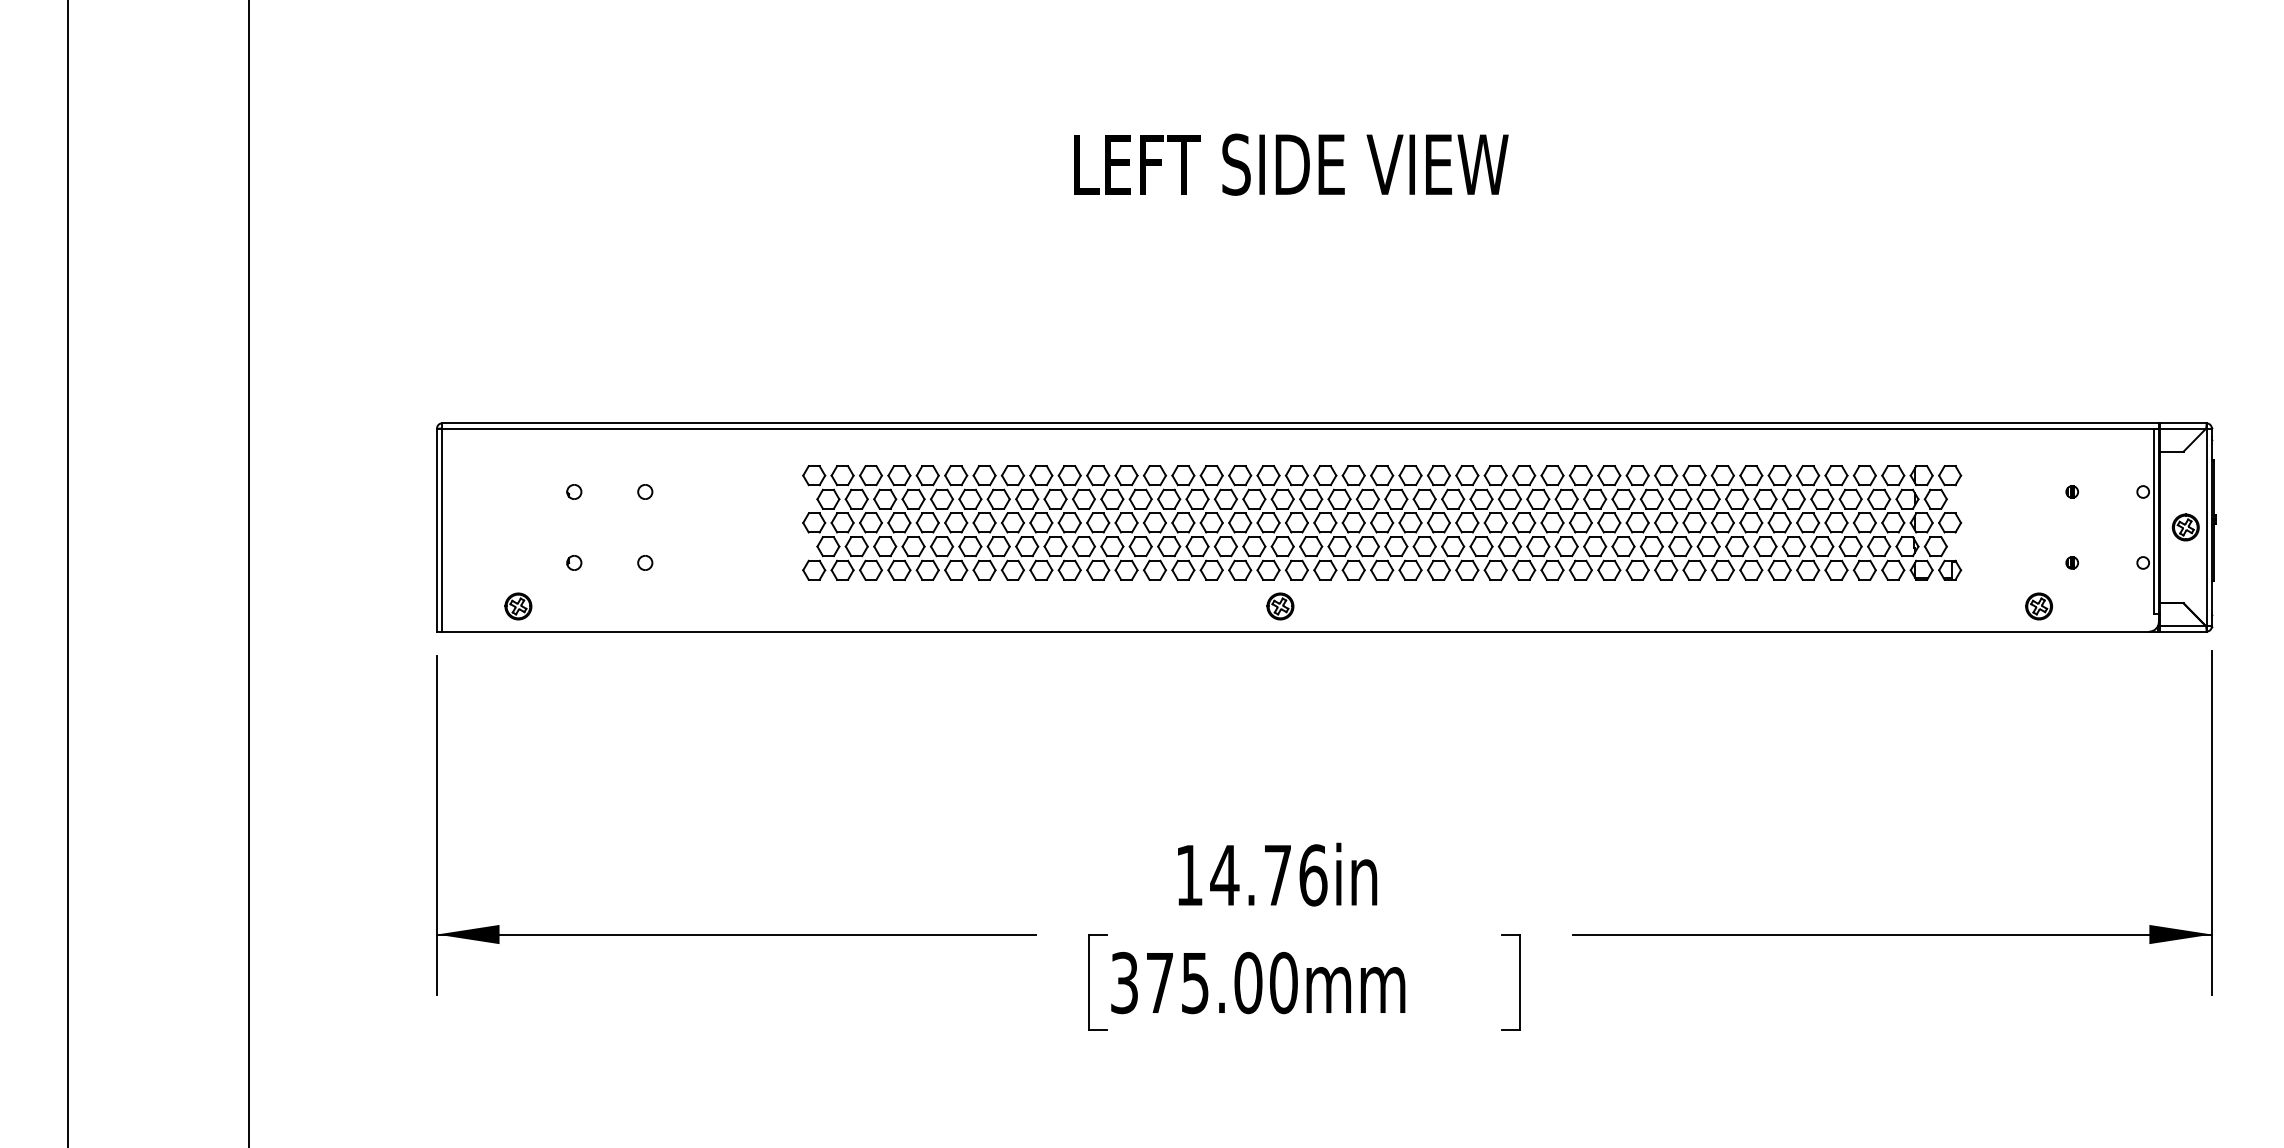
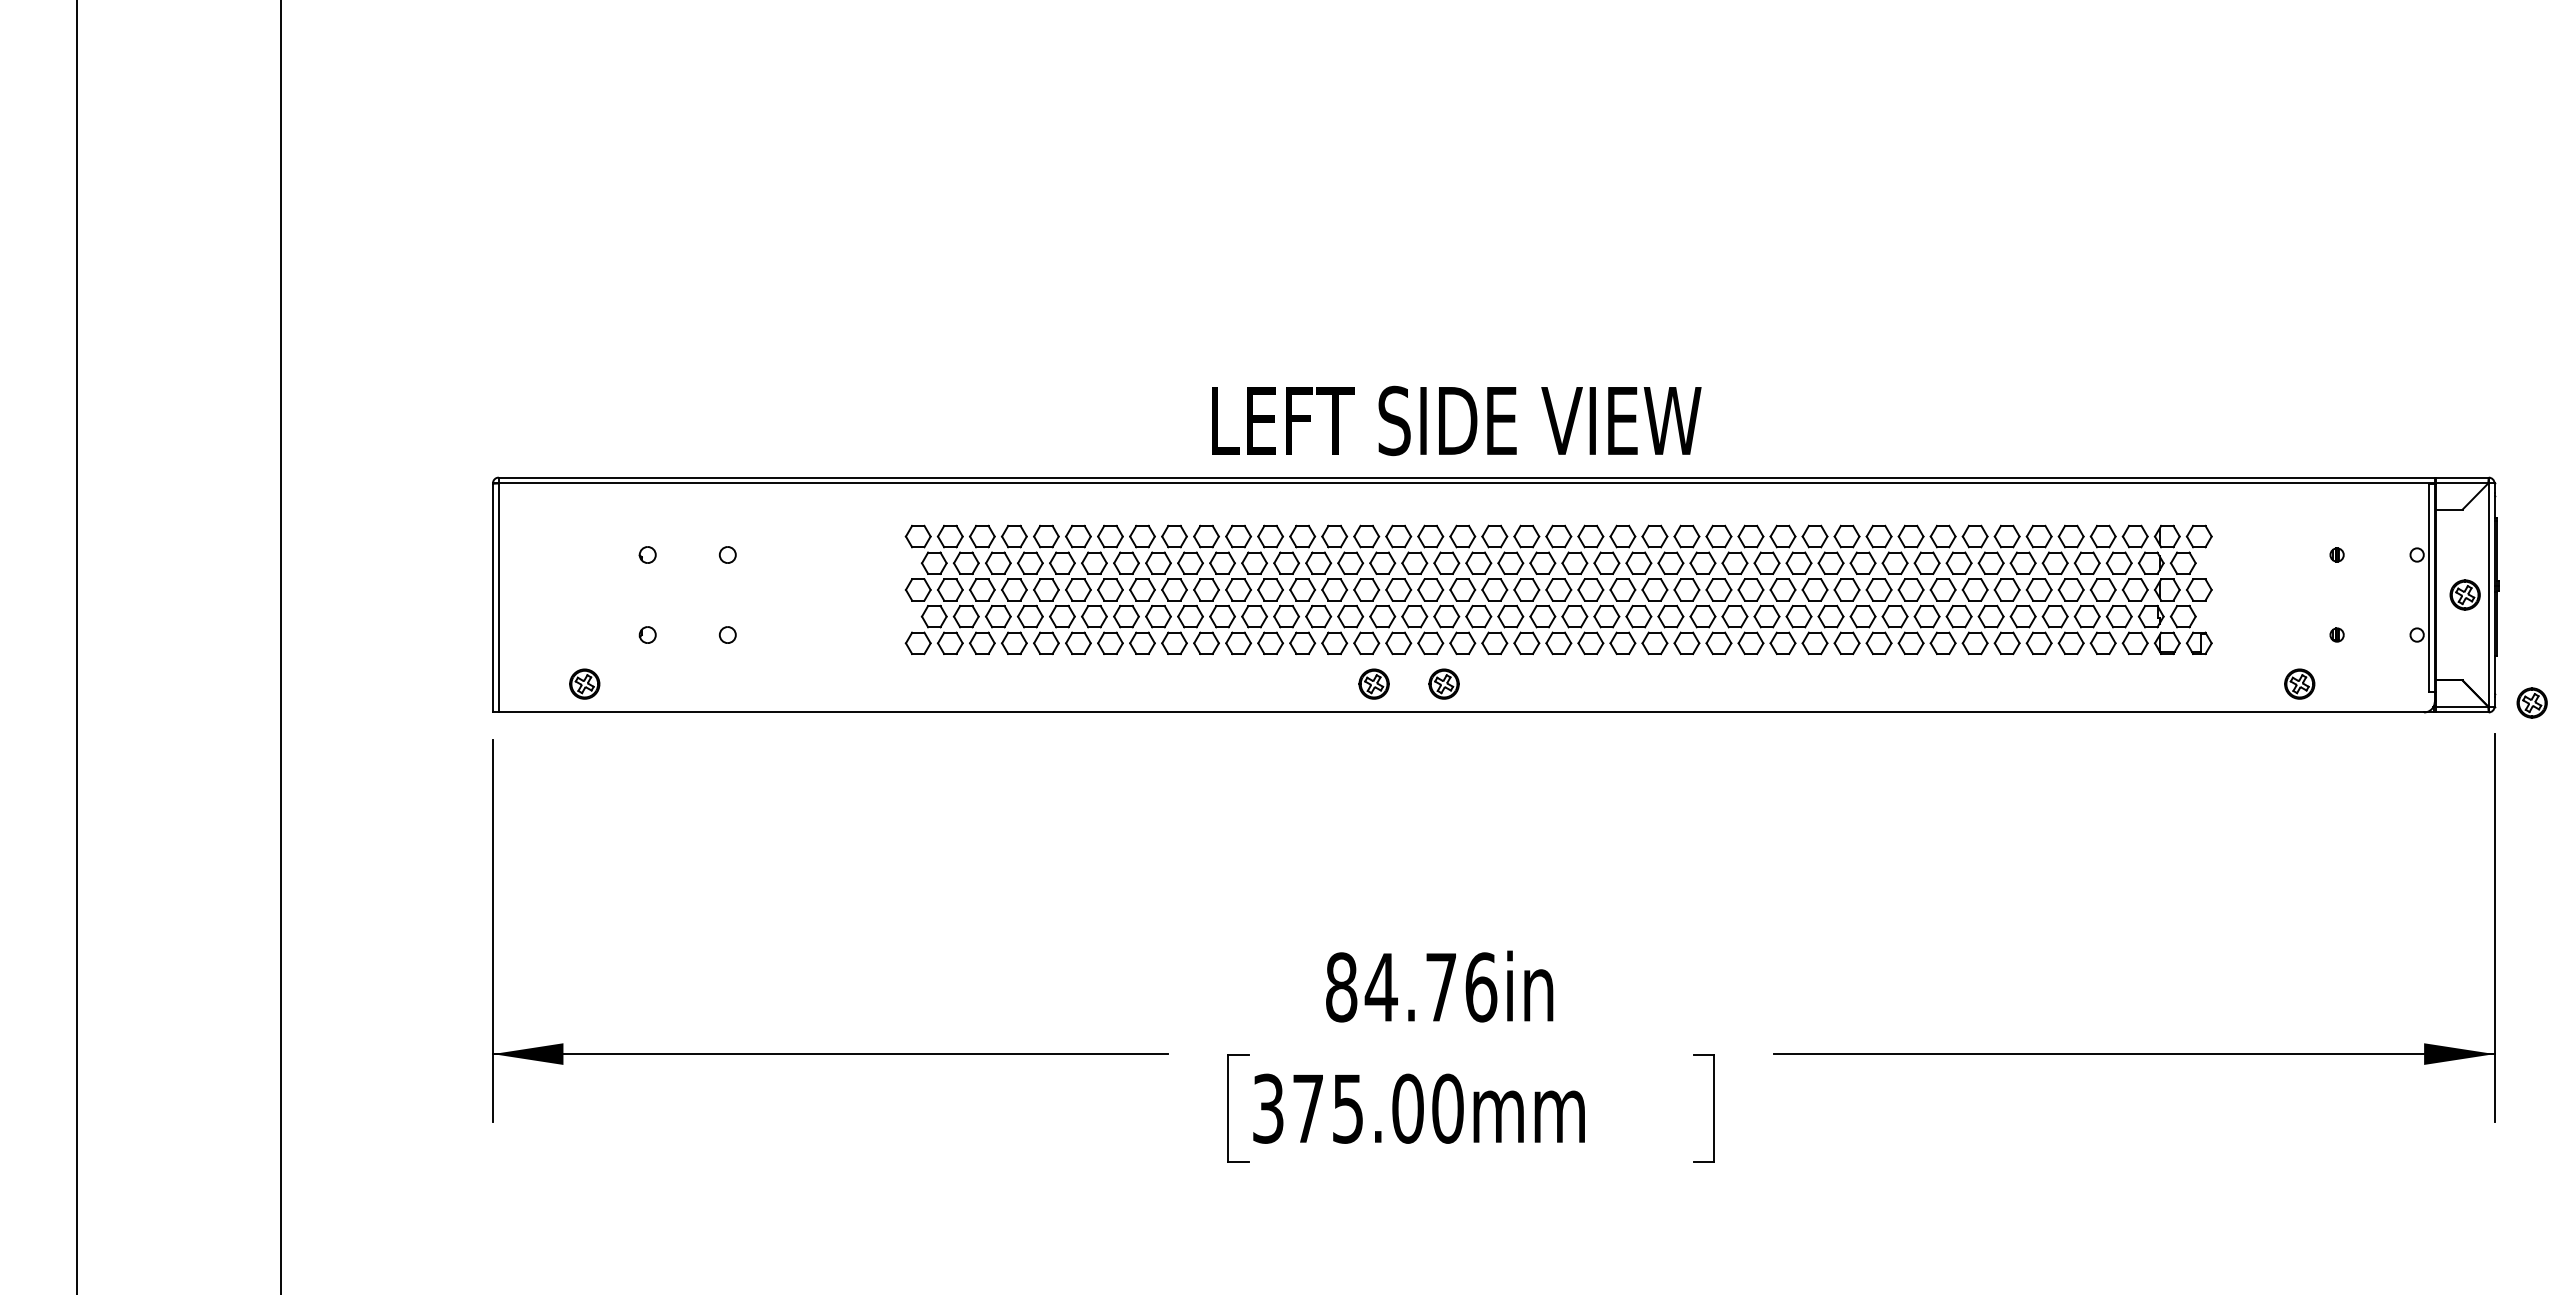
text: (1291, 164) -> (1456, 420), moved
part: (1217, 605) -> (1373, 683), added
part: (2244, 622) -> (2531, 702), added
text: (1189, 875) -> (1341, 987), 14.76in -> 84.76in

